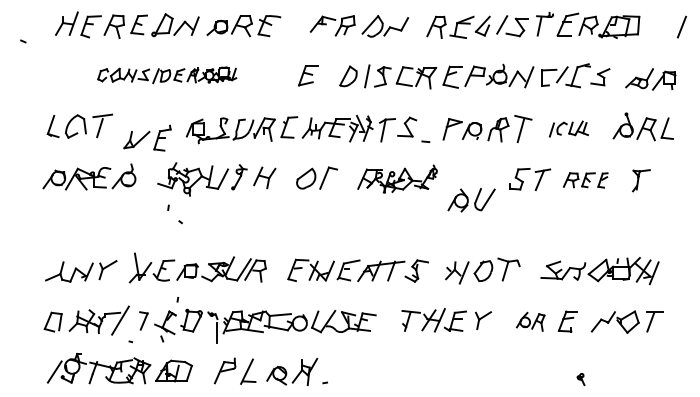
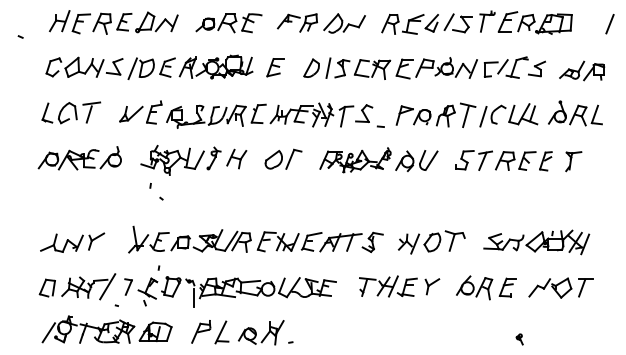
part: (243, 26) -> (228, 23), moved
part: (167, 74) -> (149, 66), size x1.67
part: (568, 129) -> (508, 115), size x1.67
part: (147, 138) -> (140, 112), moved
part: (585, 180) -> (523, 161), size x1.43
part: (471, 199) -> (416, 160), moved
part: (197, 267) -> (189, 239), moved
part: (530, 321) -> (474, 287), size x1.43

